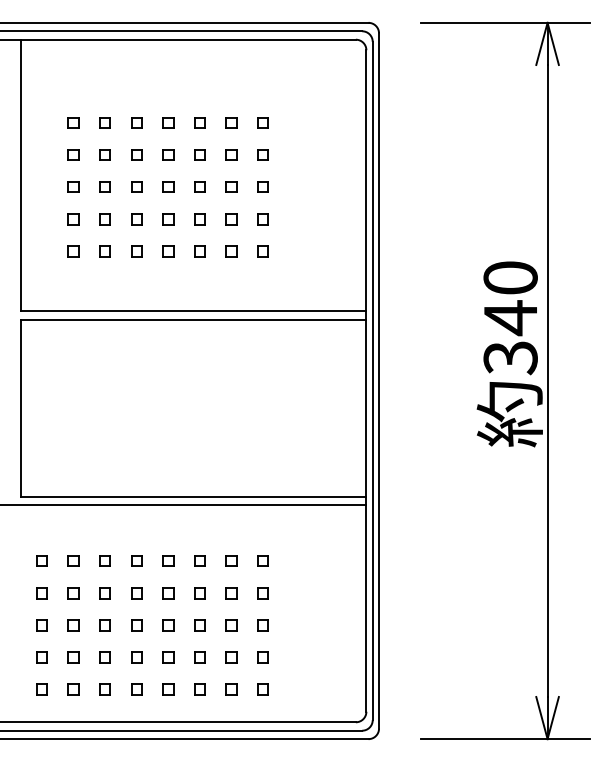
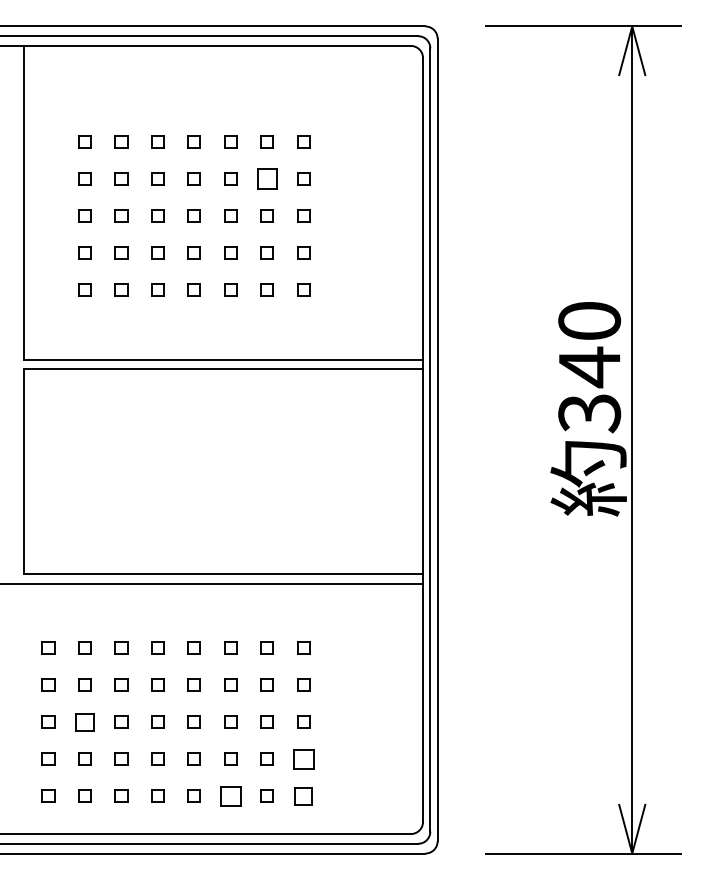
part: (231, 154) -> (267, 178), size x1.6
part: (73, 625) -> (84, 722), size x1.4
part: (262, 657) -> (303, 759), size x1.6
part: (199, 689) -> (230, 796), size x1.6
part: (262, 689) -> (303, 796), size x1.4

